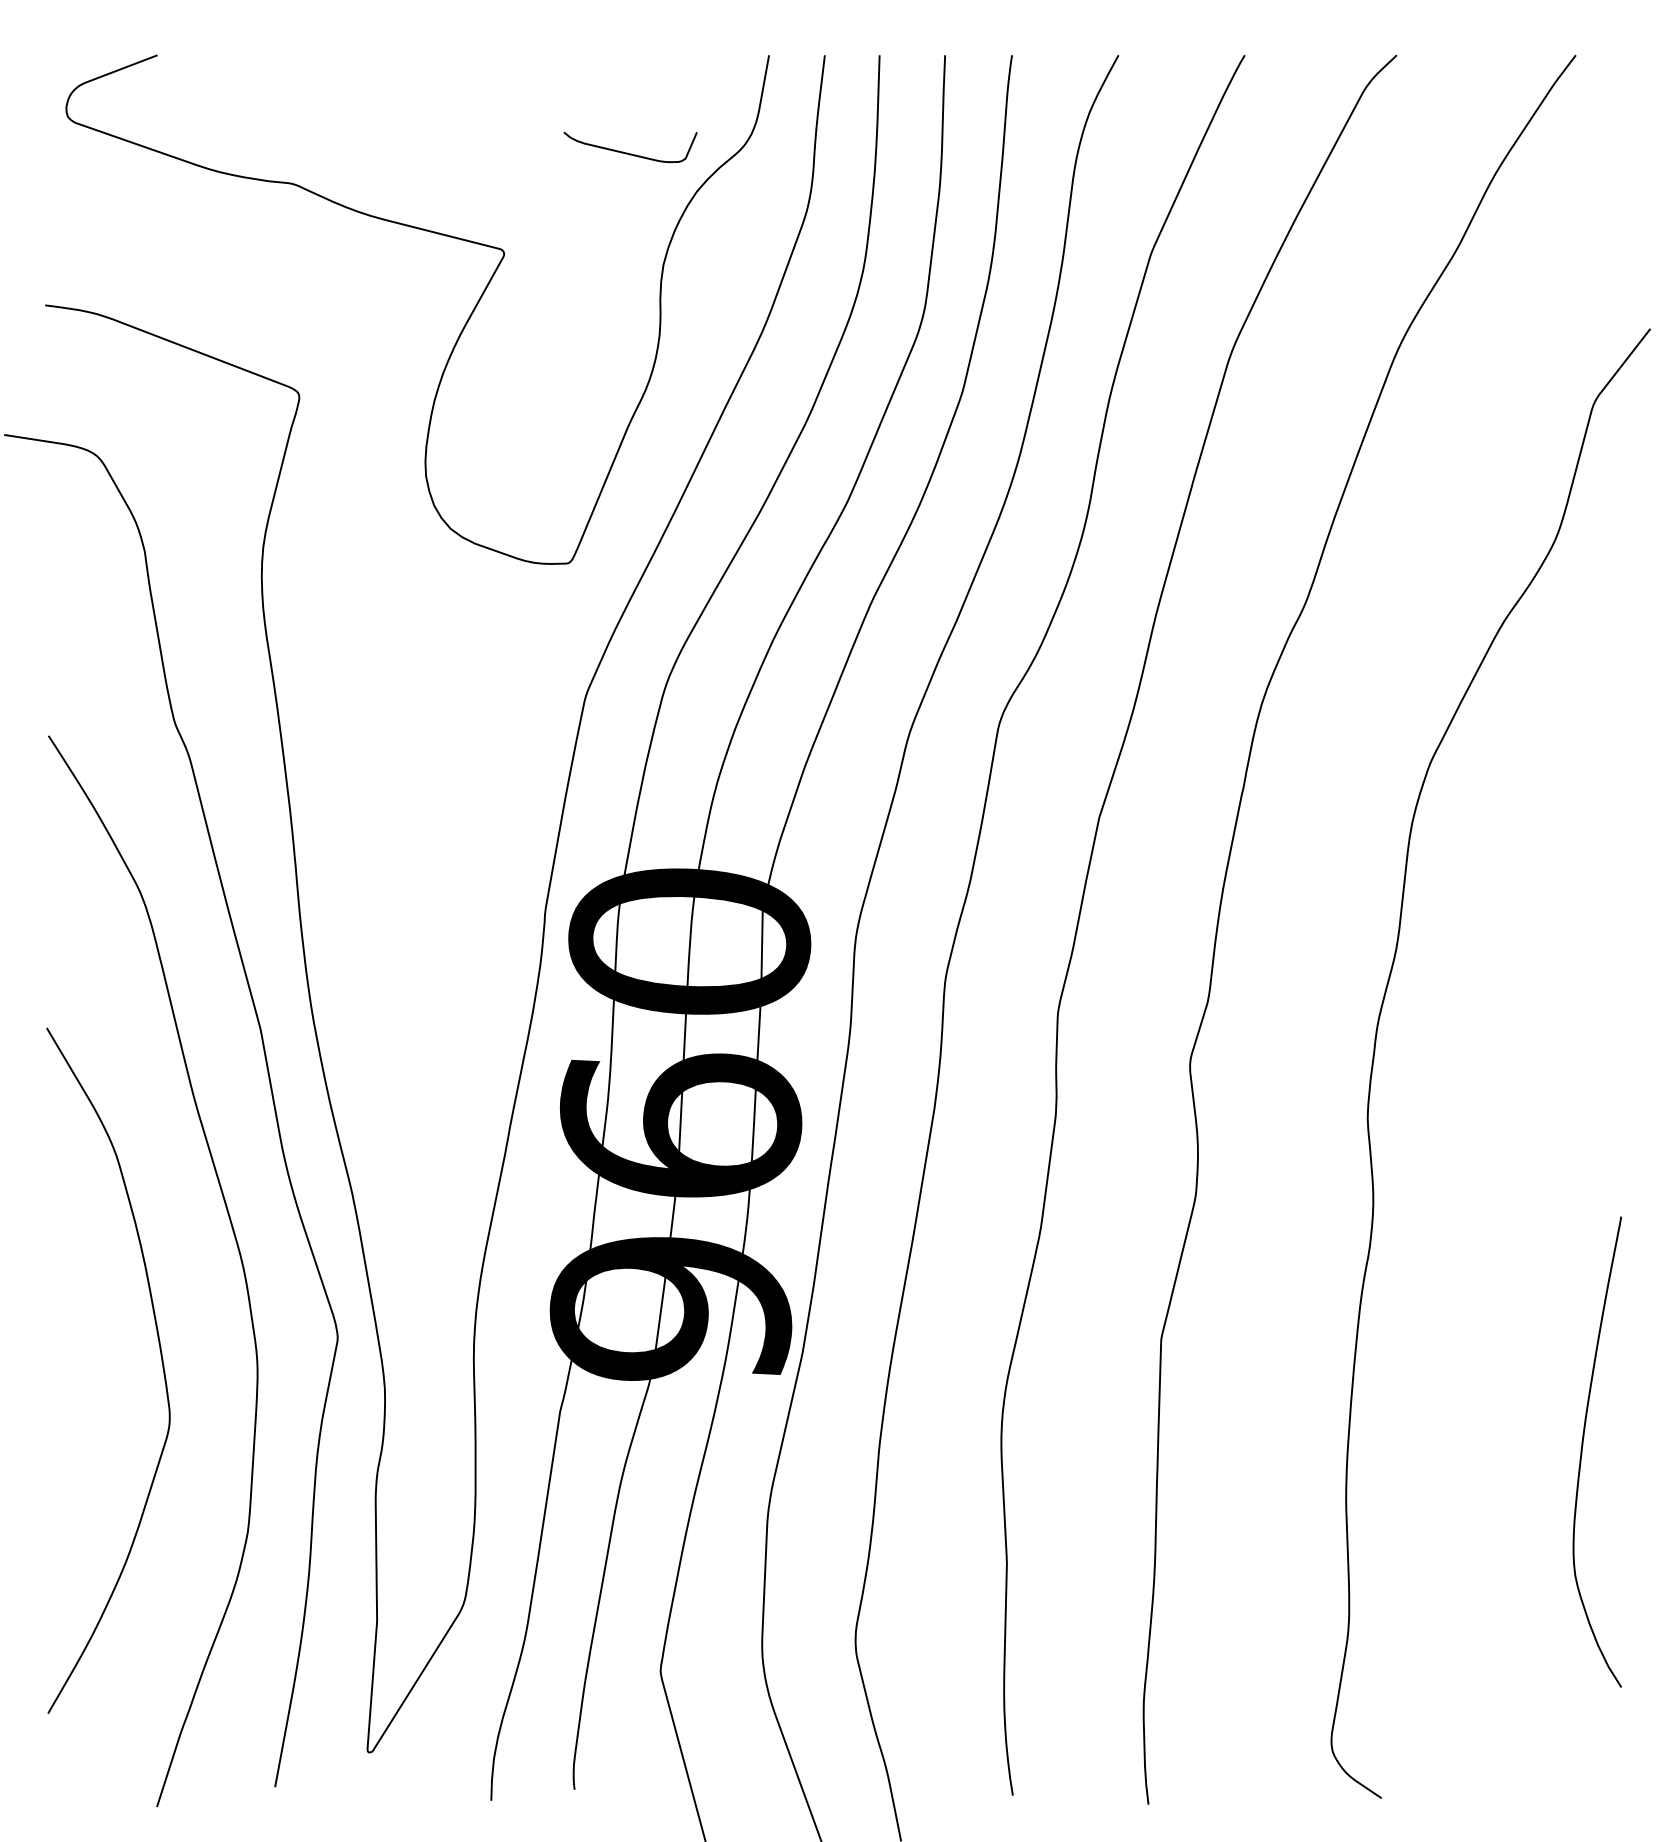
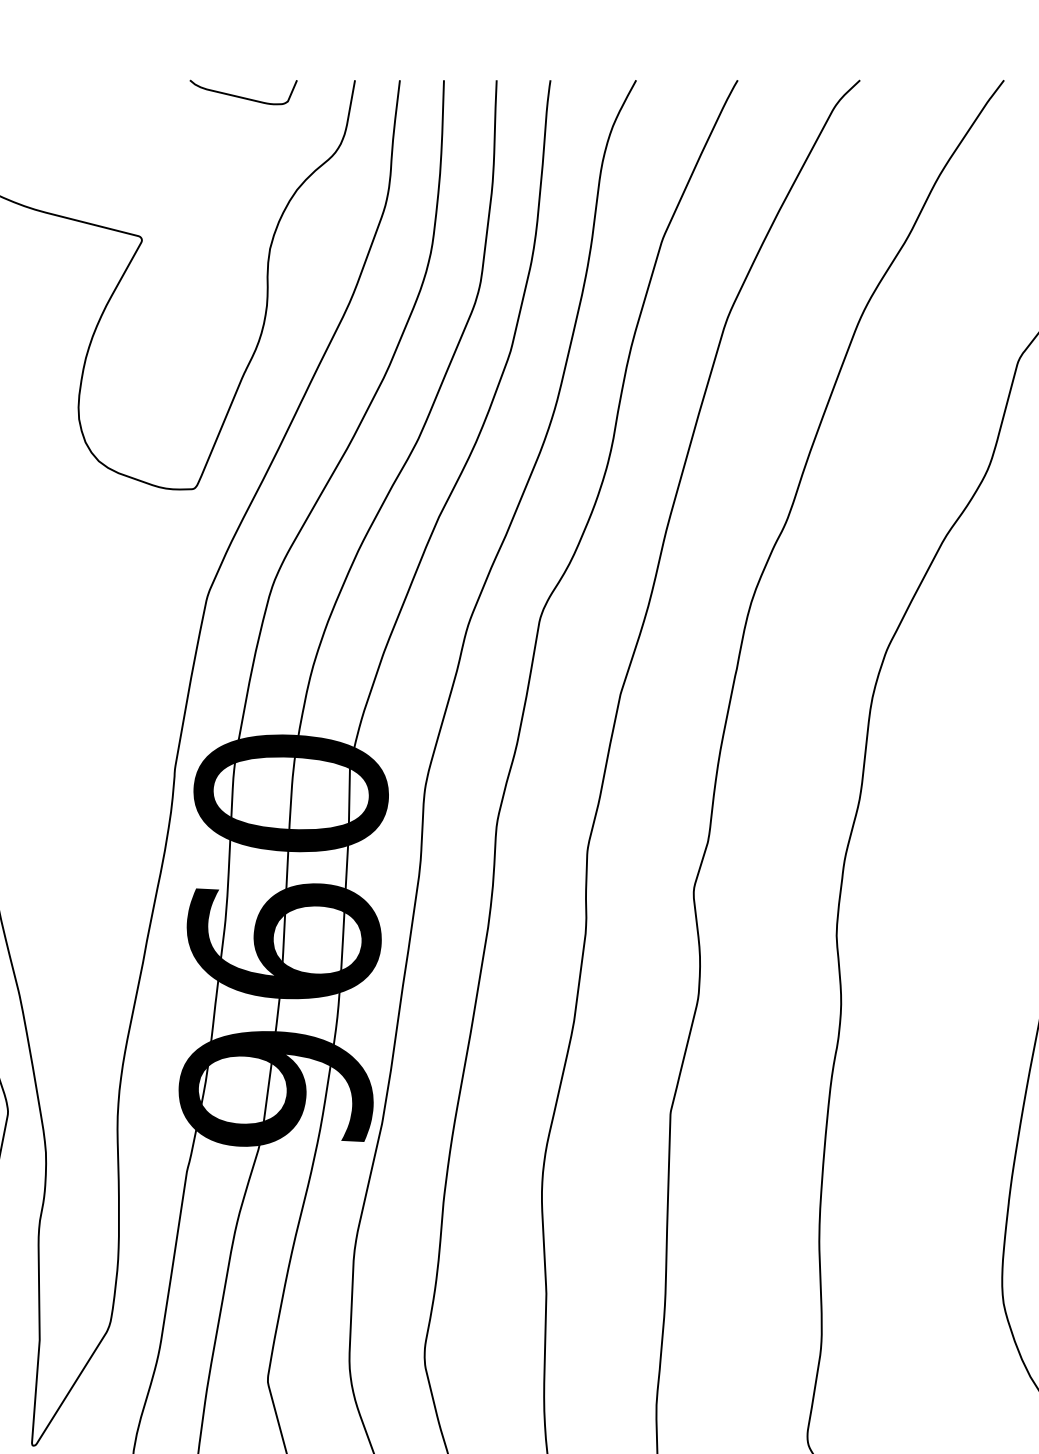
curve: (627, 152) -> (241, 96), moved

